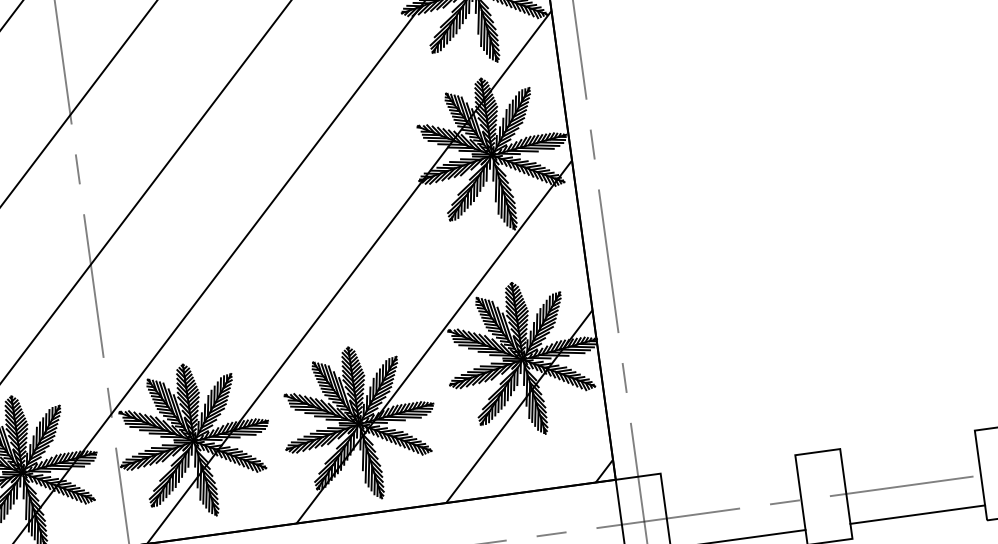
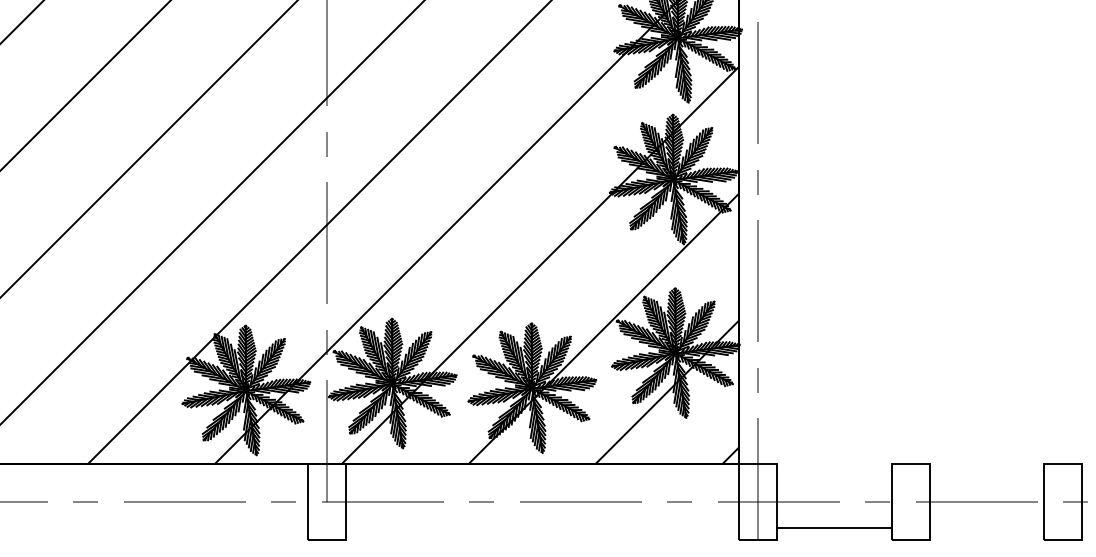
line: (917, 514) -> (986, 527), removed

